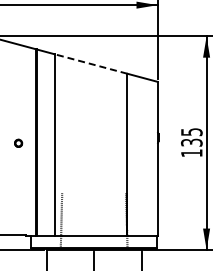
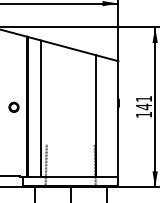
line: (91, 64) -> (68, 48), dashed -> solid
text: (191, 137) -> (143, 103), 135 -> 141
circle: (18, 143) -> (13, 107), size x1.67

